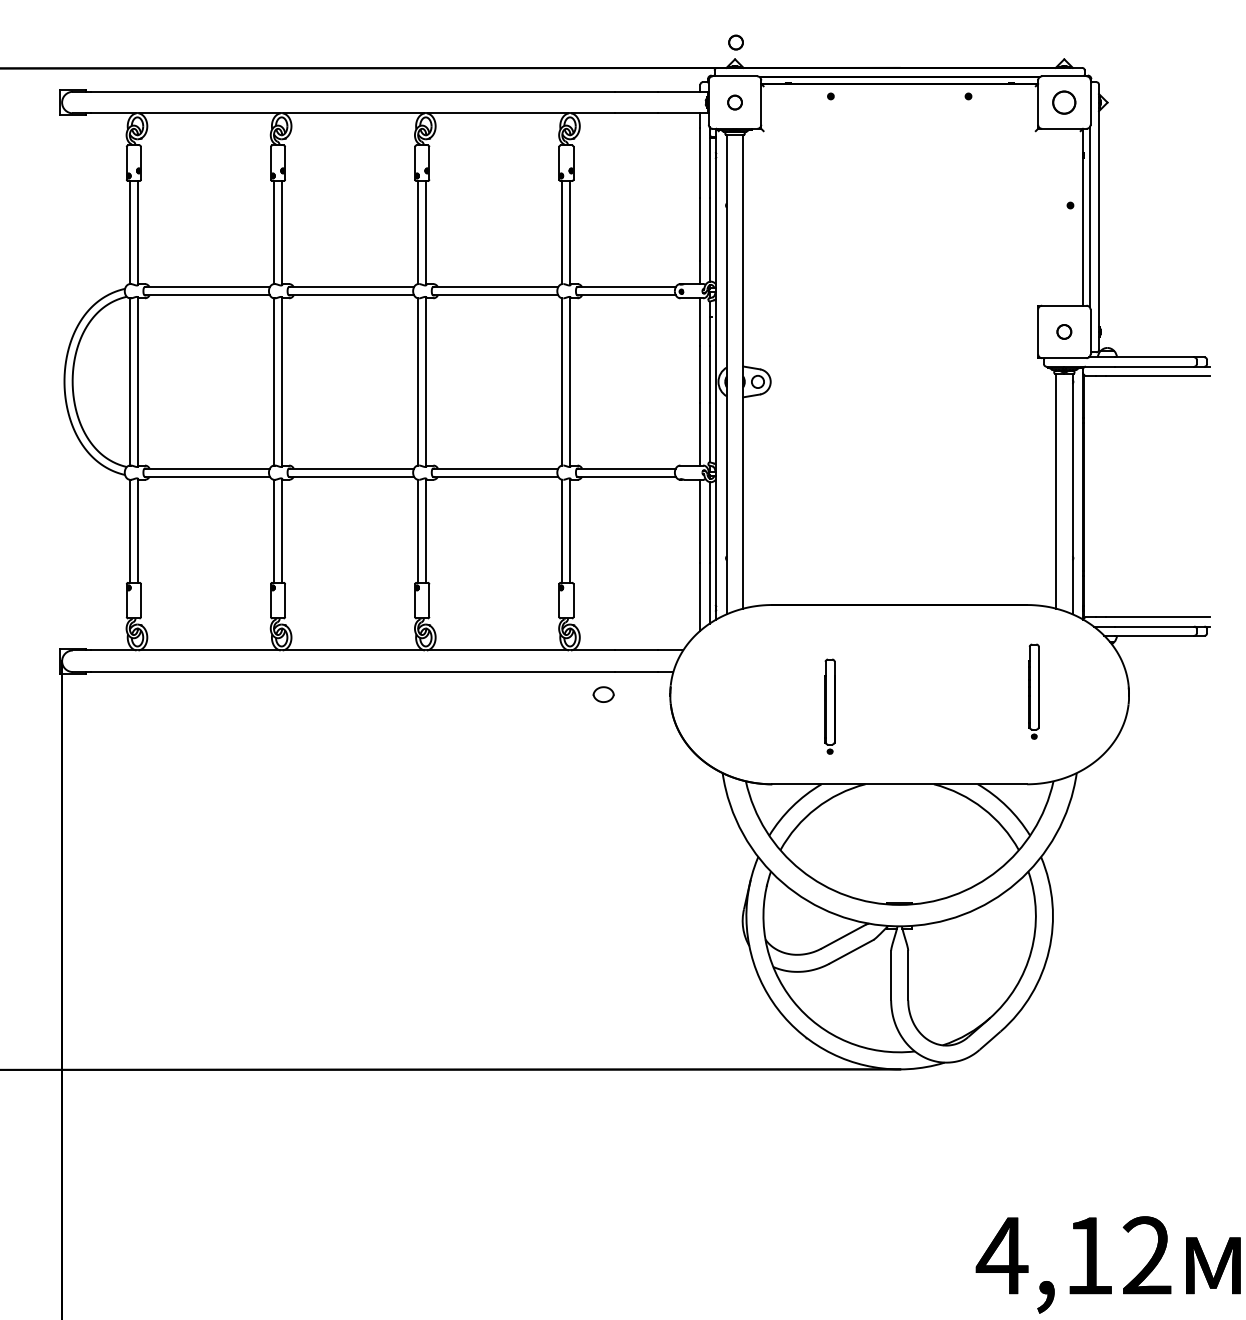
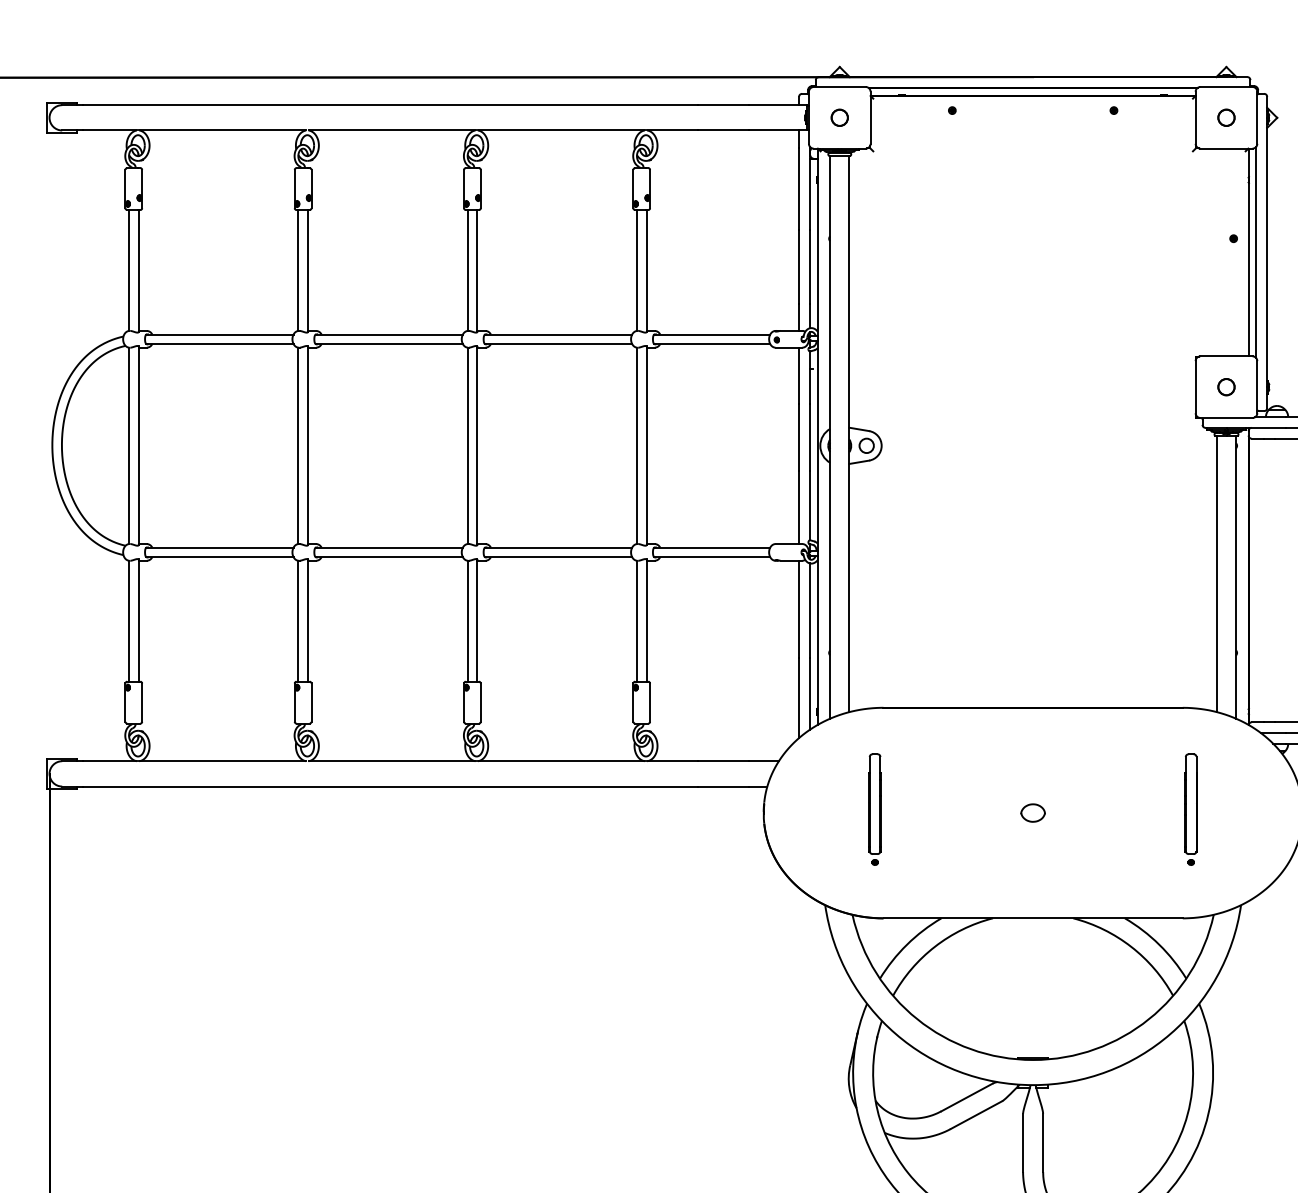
part: (735, 42) -> (840, 47), removed
part: (1064, 102) -> (1226, 117), size x0.62
part: (603, 694) -> (1032, 812), moved
part: (829, 706) -> (874, 809), moved

